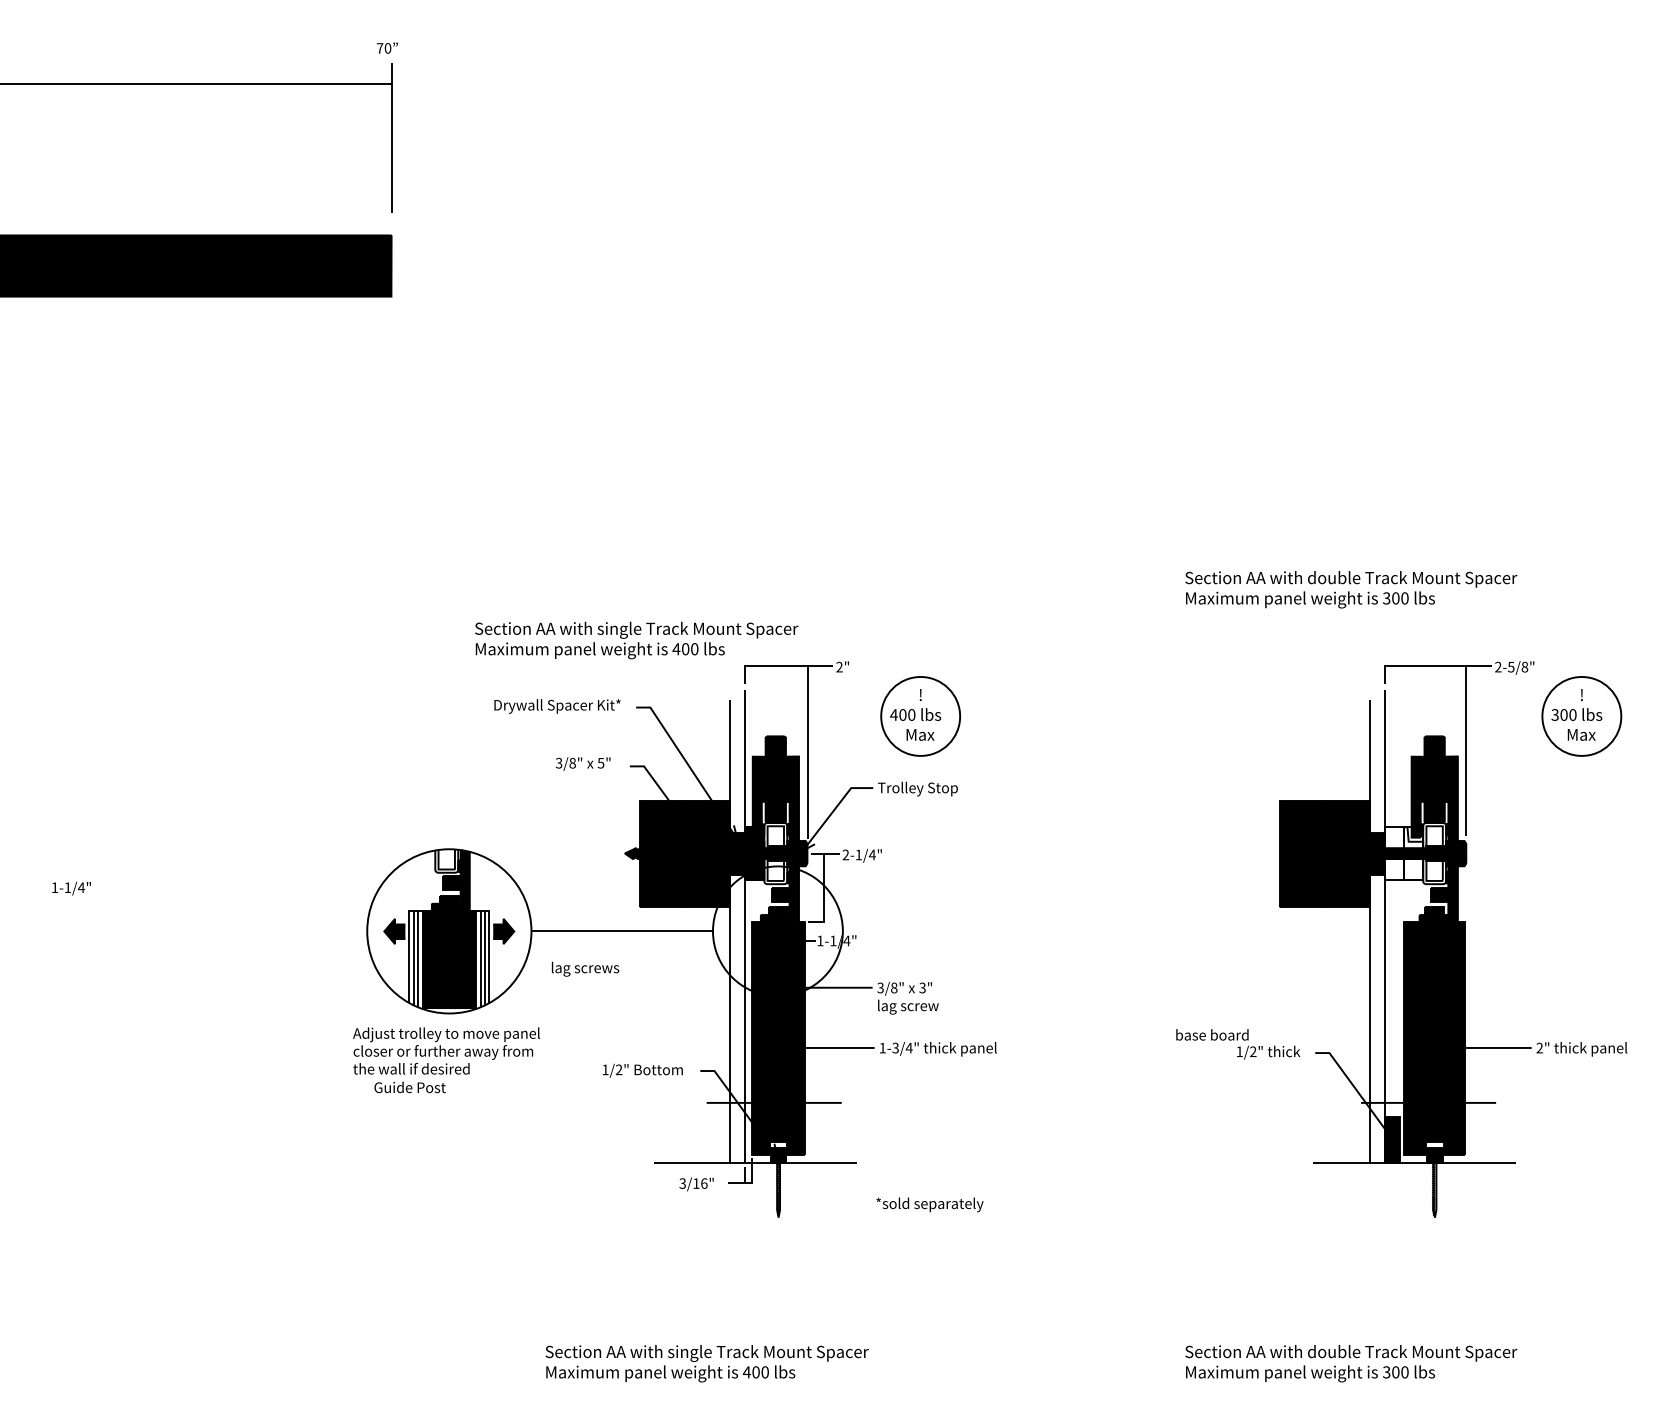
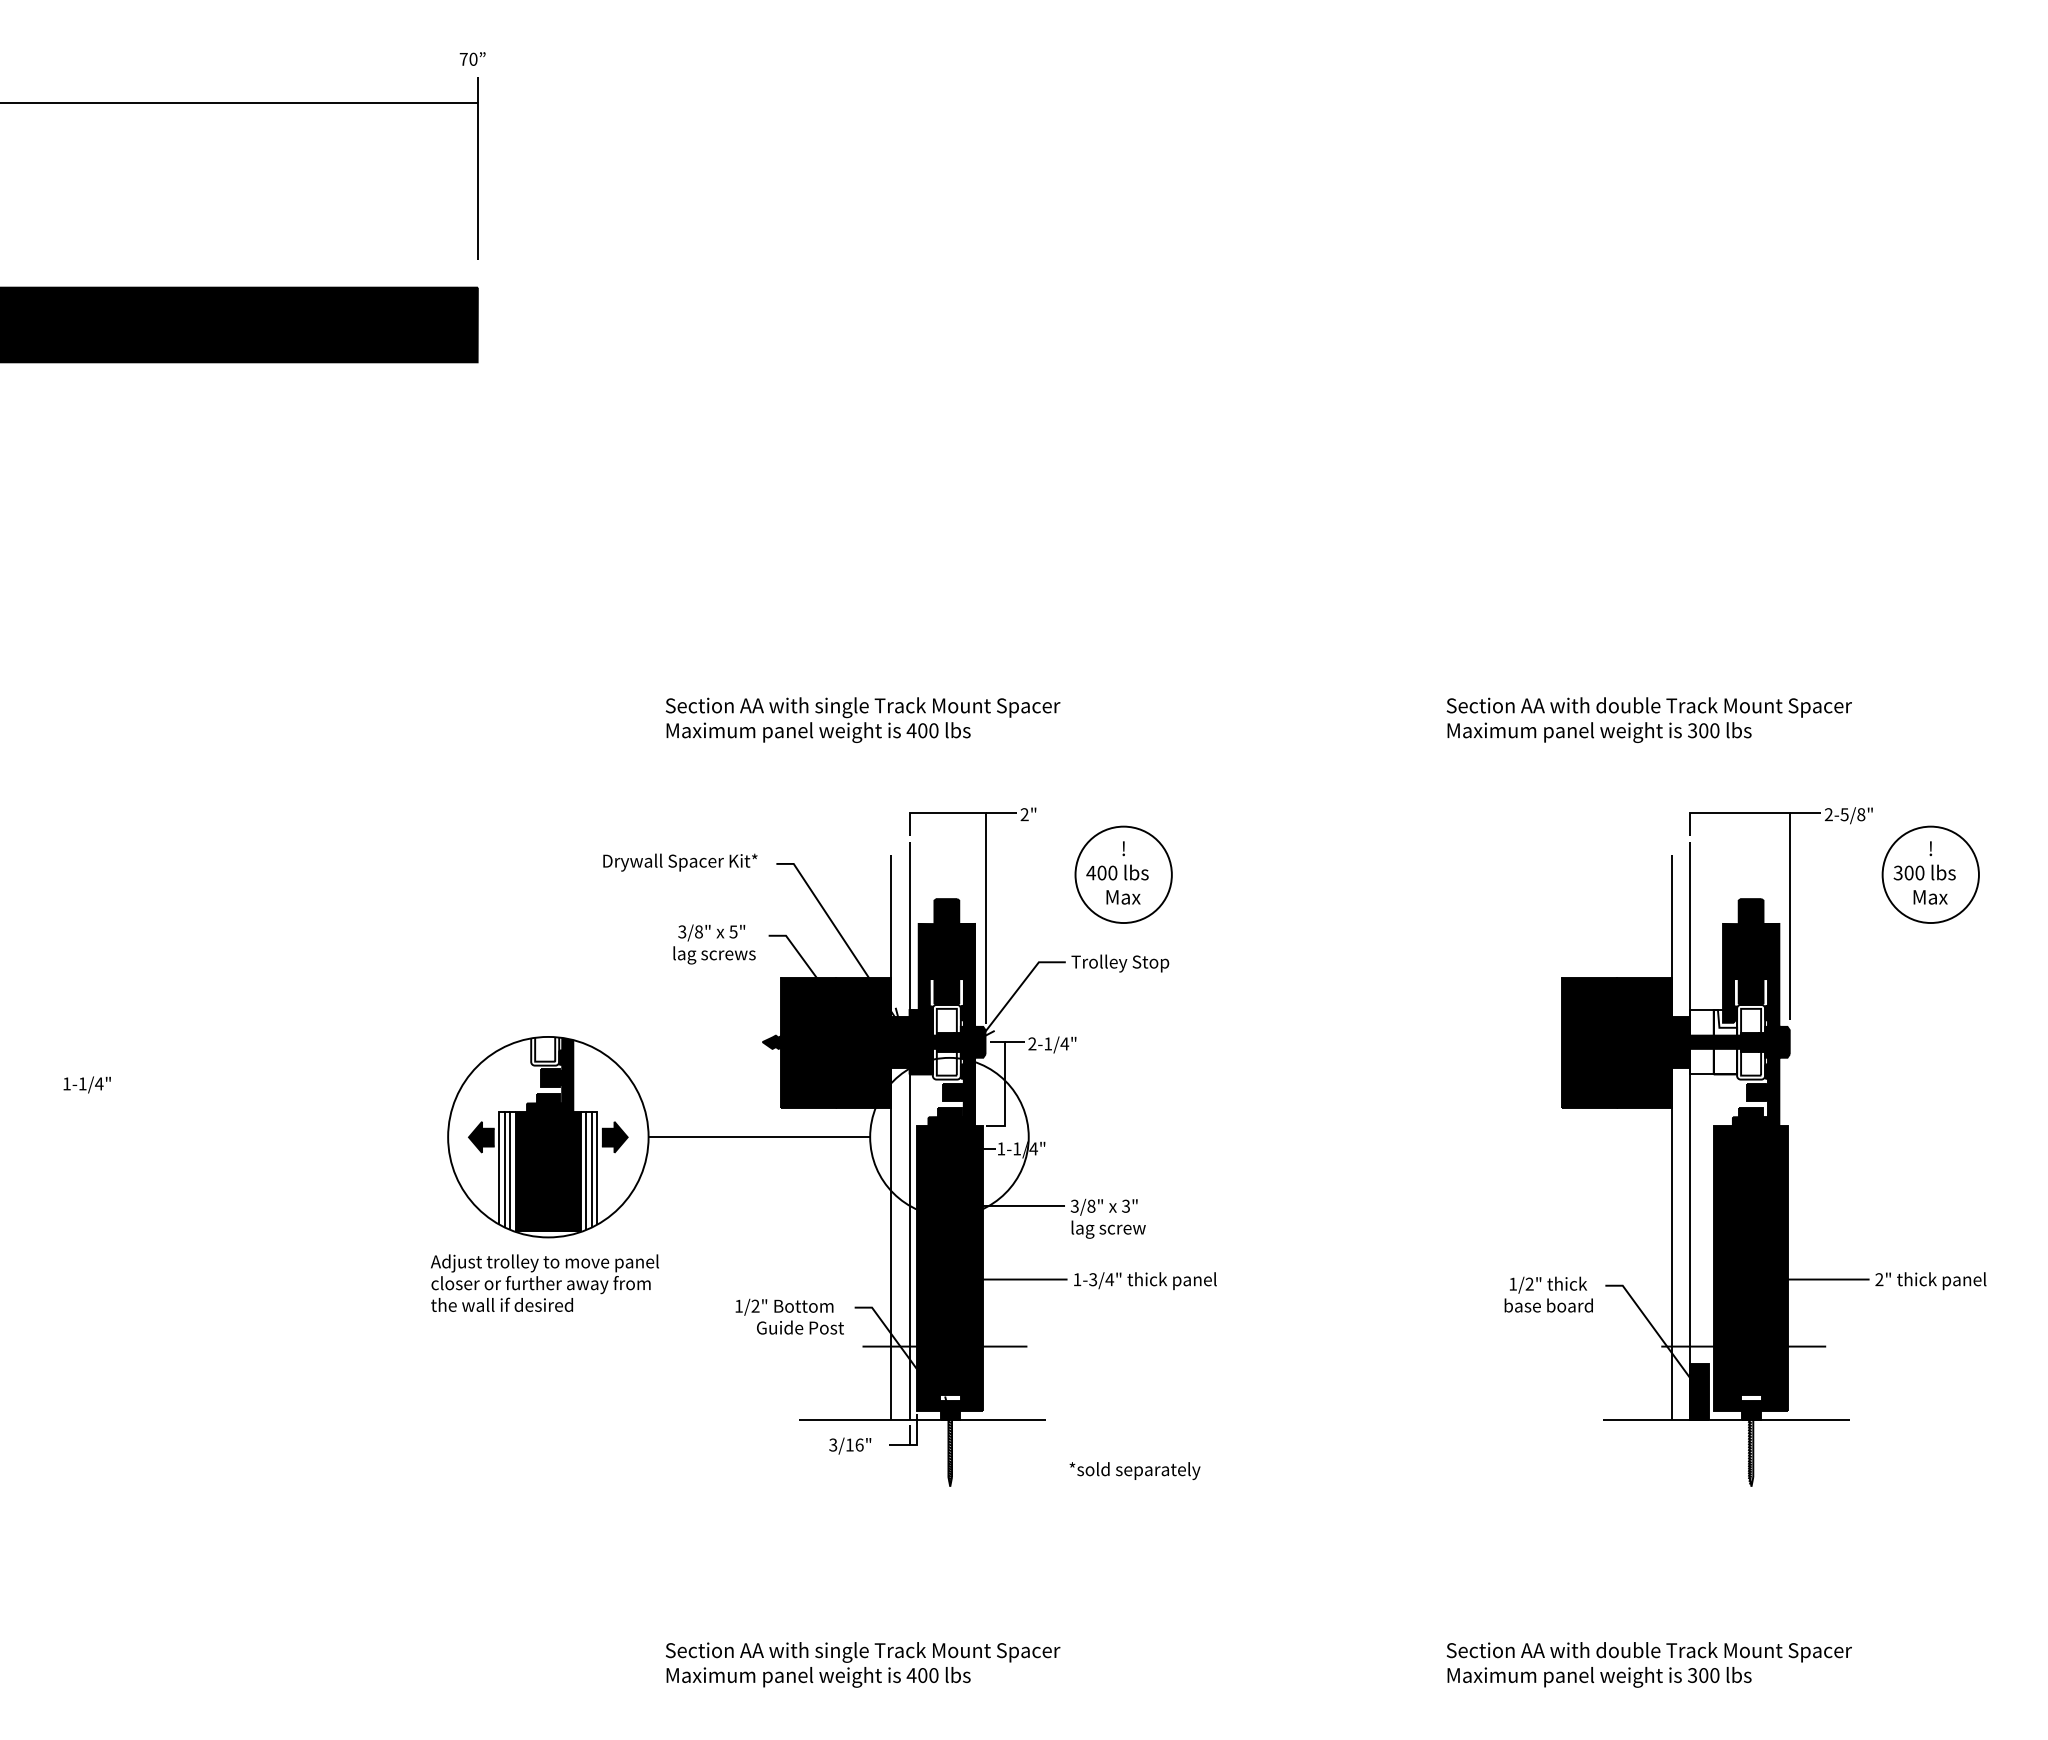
text: (636, 640) -> (862, 719), moved
text: (585, 969) -> (714, 955), moved
text: (1212, 1034) -> (1548, 1305), moved
text: (410, 1087) -> (800, 1327), moved

